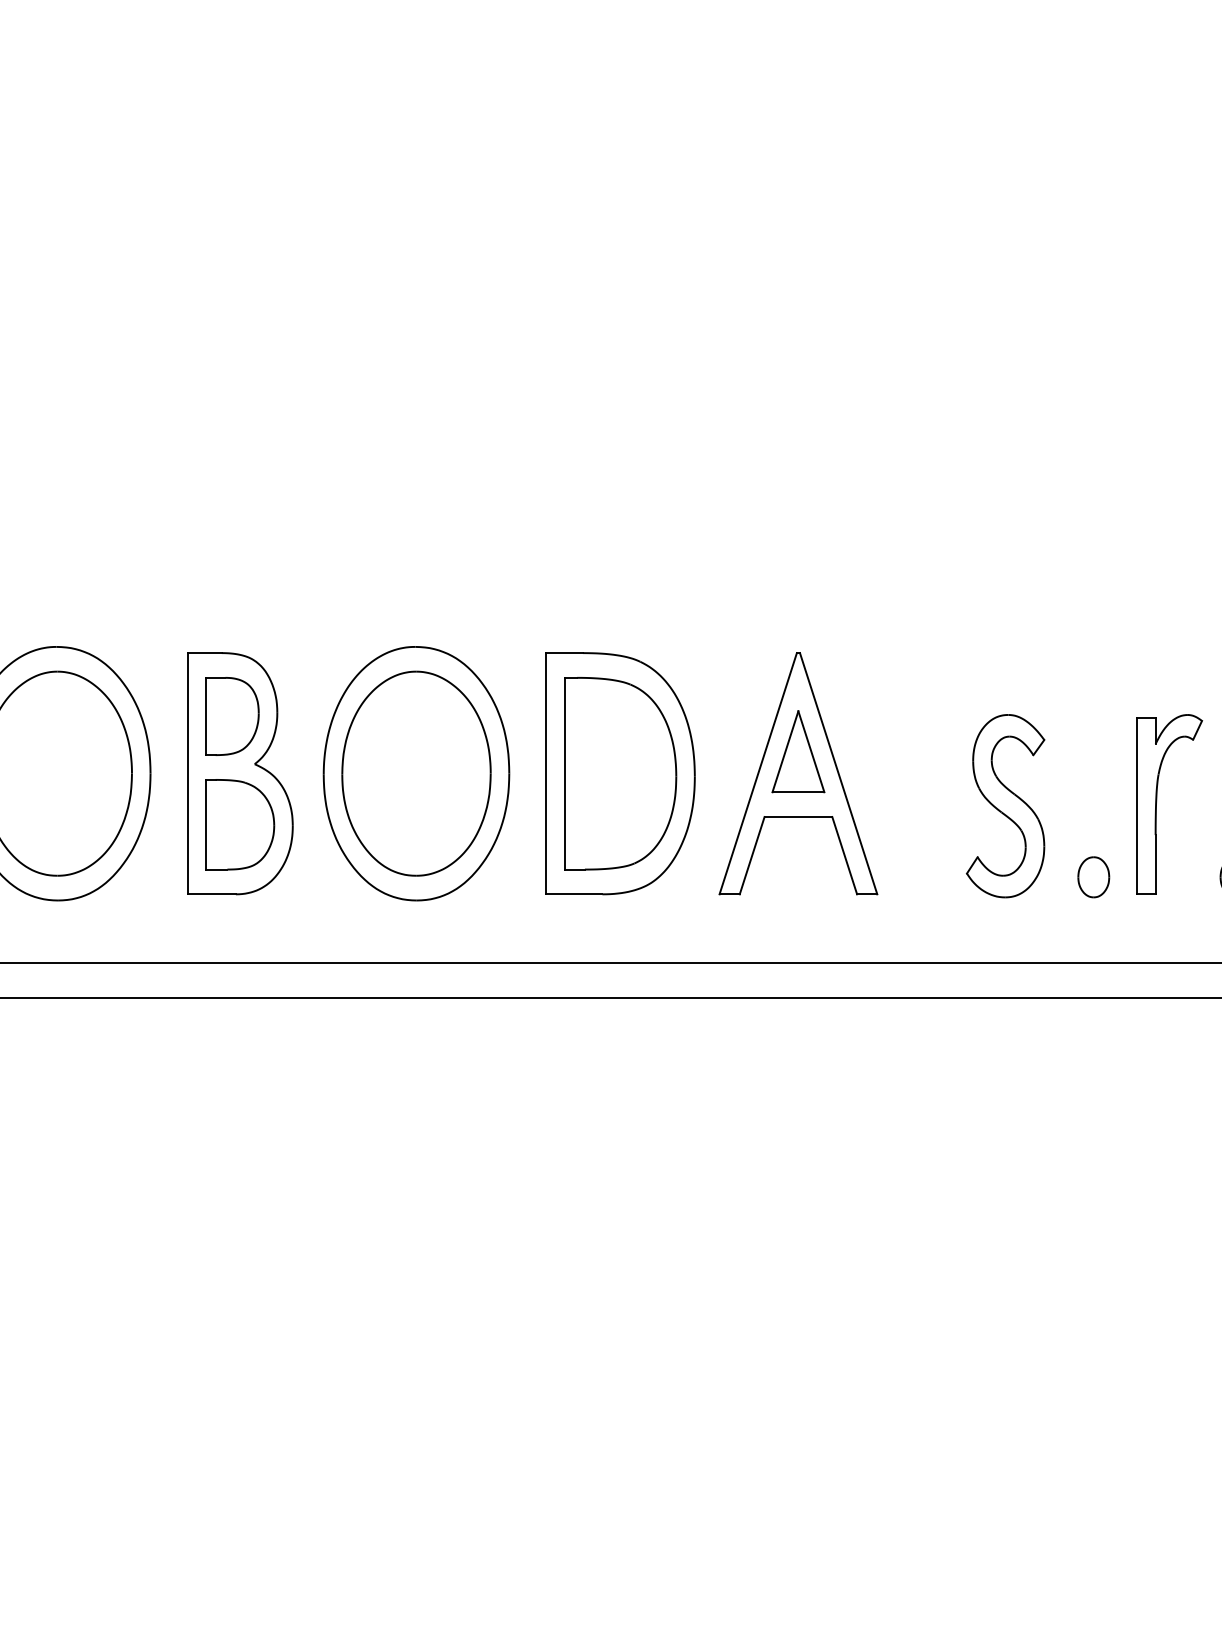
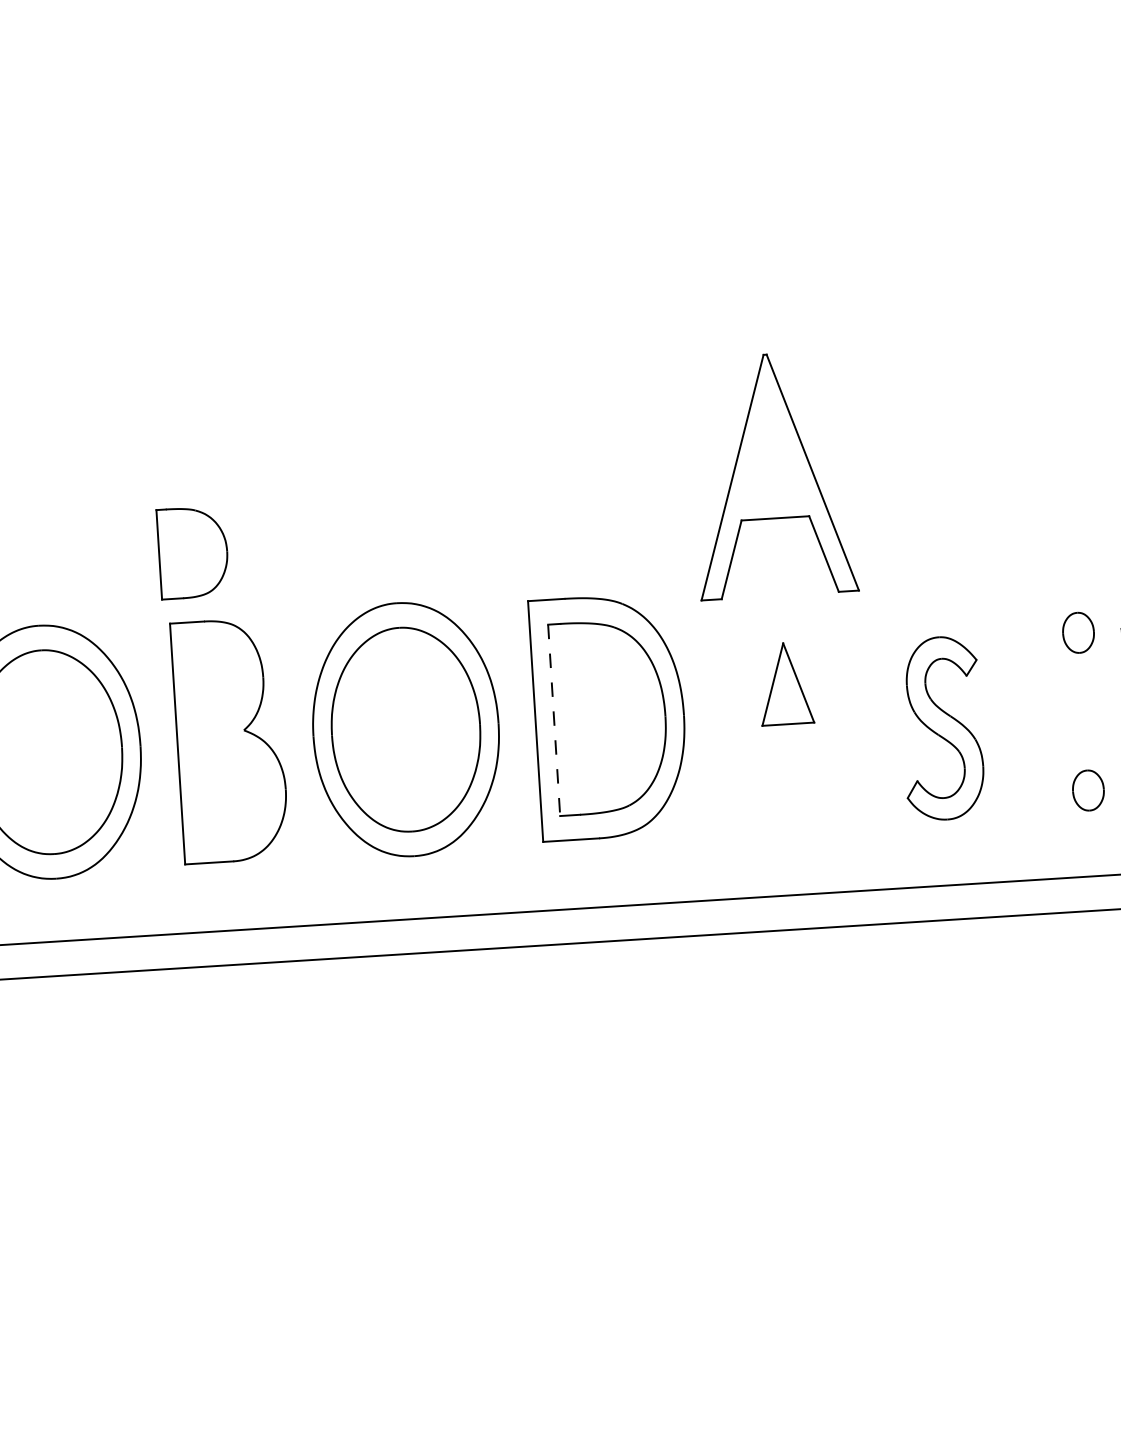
part: (232, 716) -> (218, 684), removed
part: (1093, 719) -> (1078, 633), added
line: (564, 773) -> (553, 720), solid -> dashed
part: (798, 773) -> (772, 474), moved
part: (1005, 806) -> (942, 728), moved
part: (240, 824) -> (193, 552), moved

